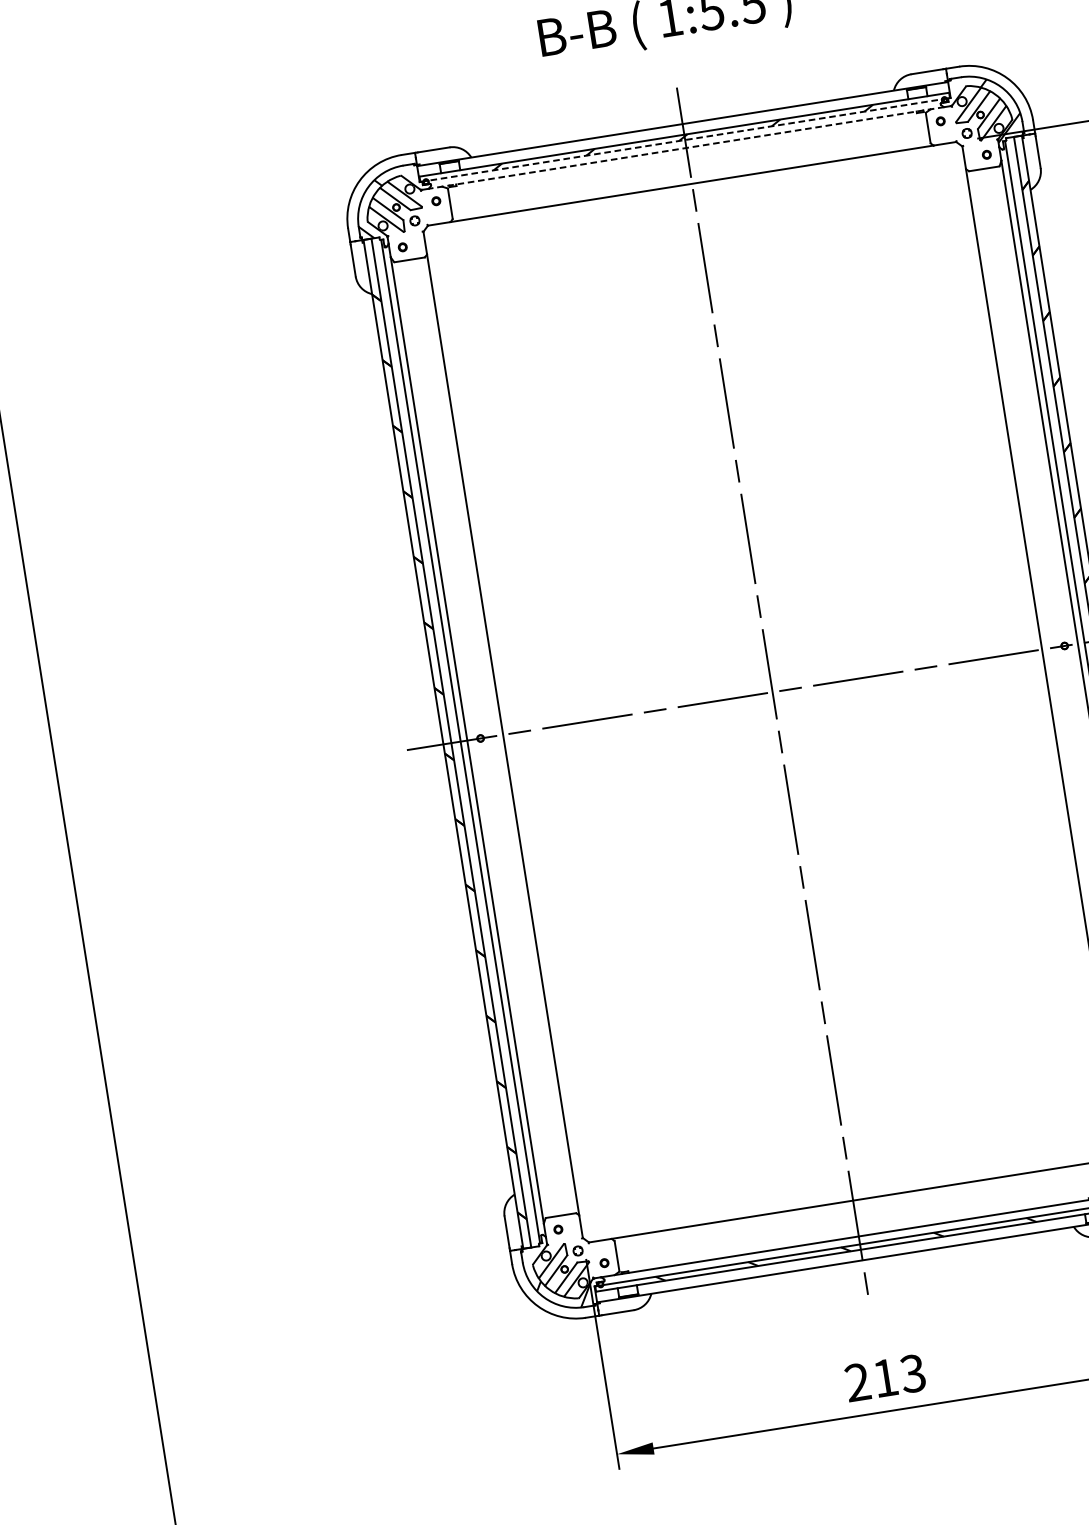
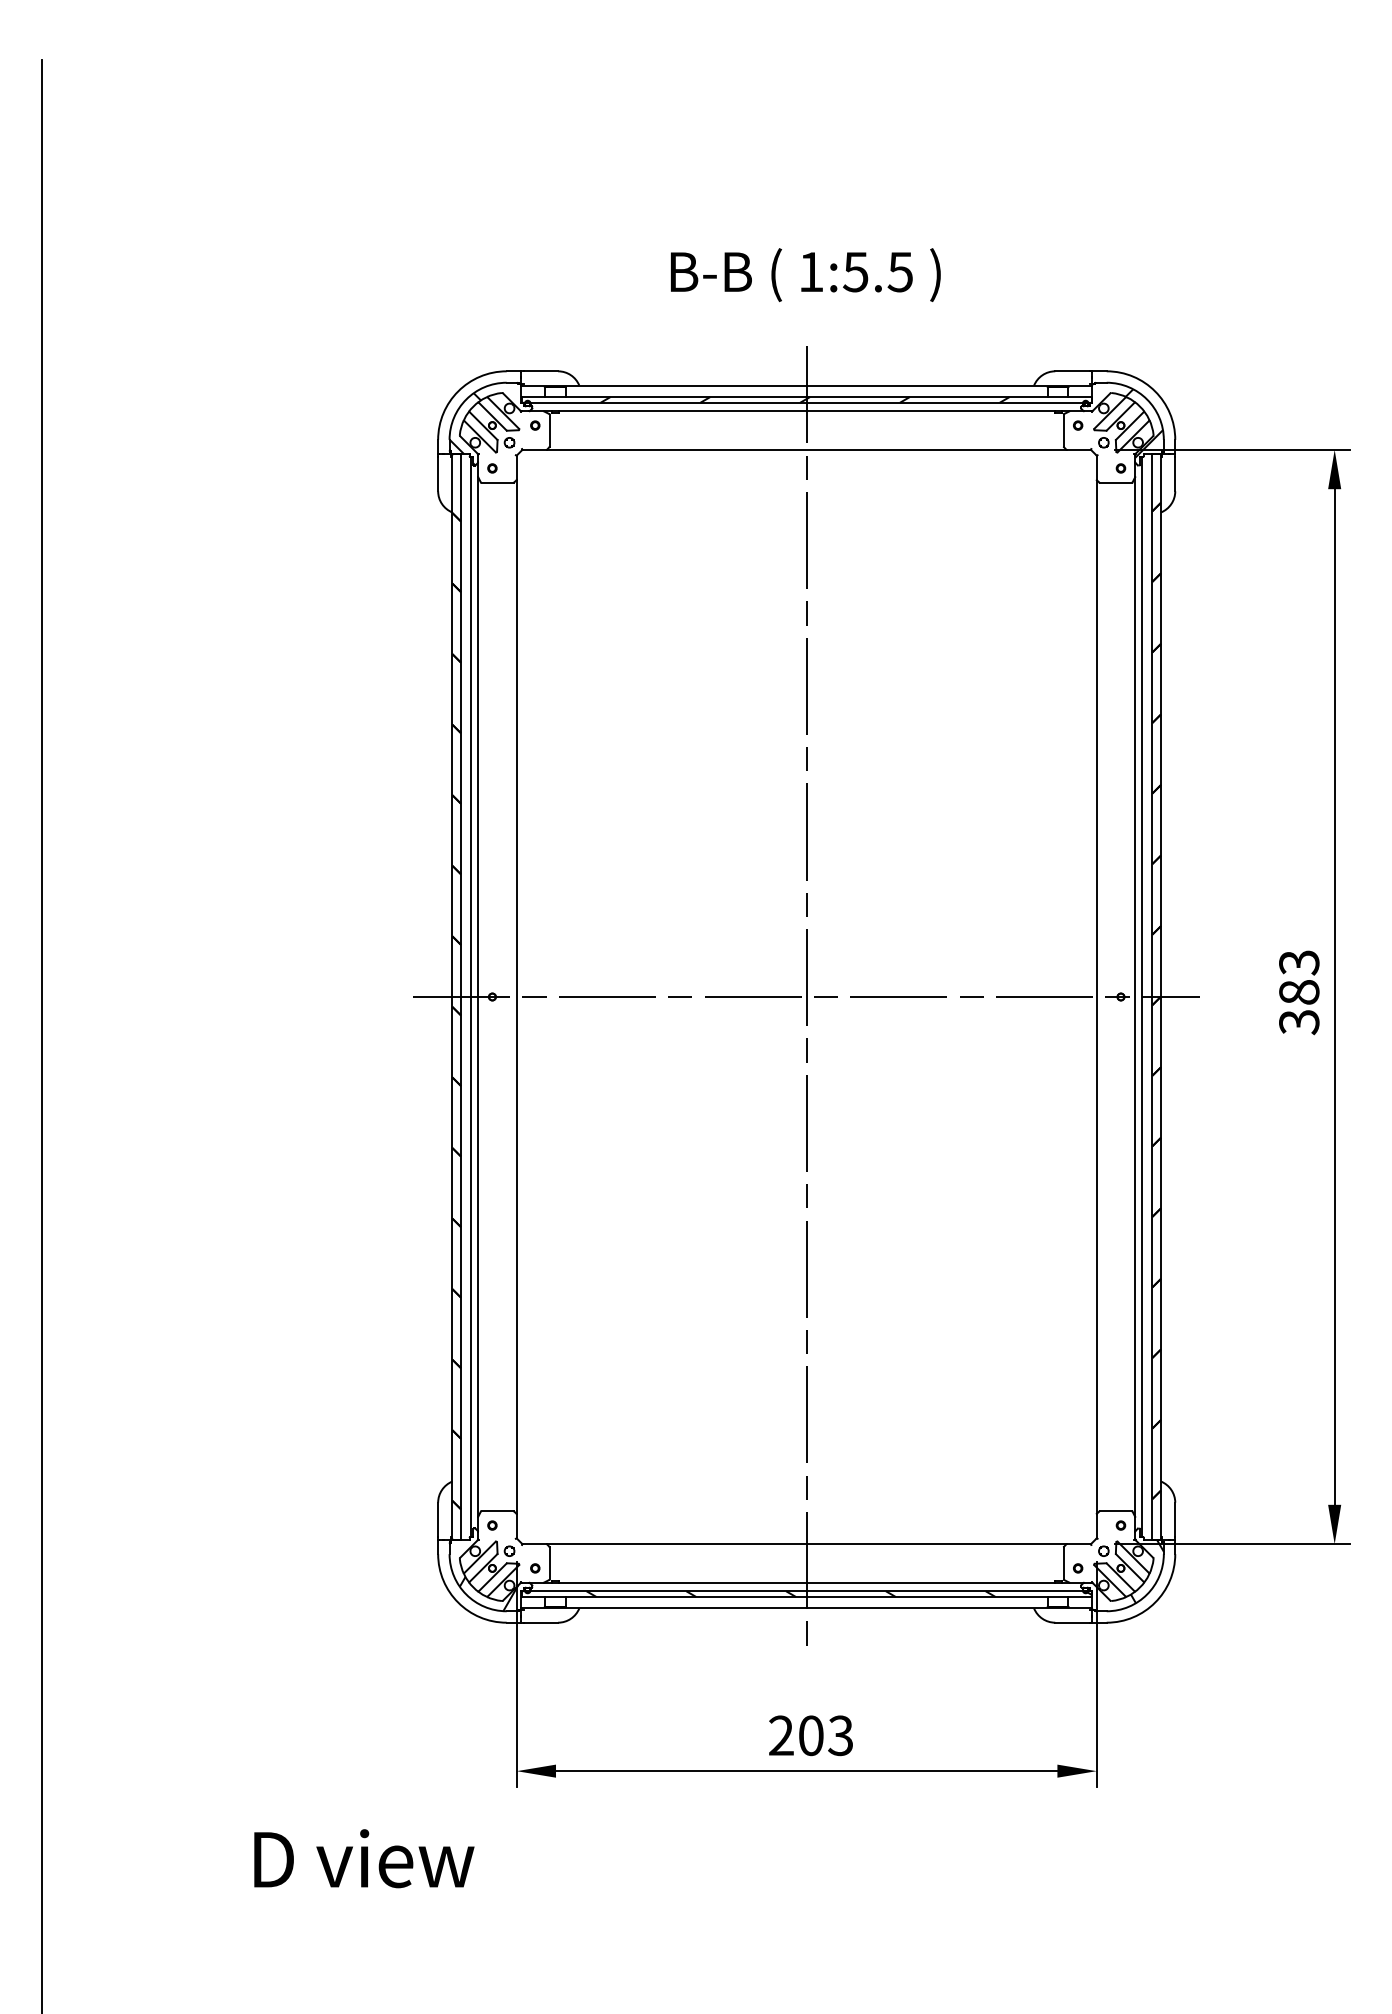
line: (684, 139) -> (806, 402), dashed -> solid
line: (686, 148) -> (806, 411), dashed -> solid
text: (885, 1377) -> (811, 1735), 213 -> 203

